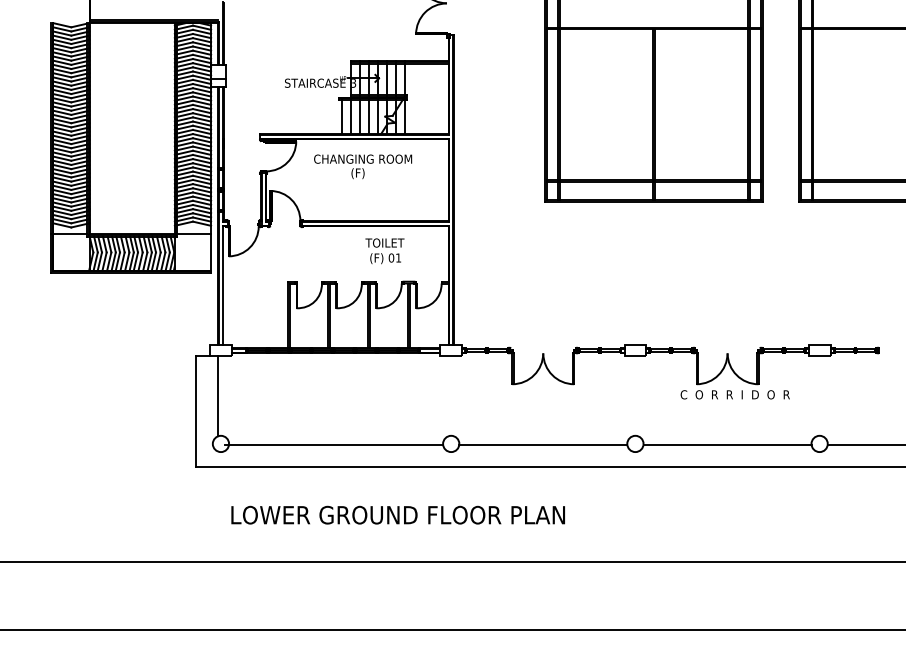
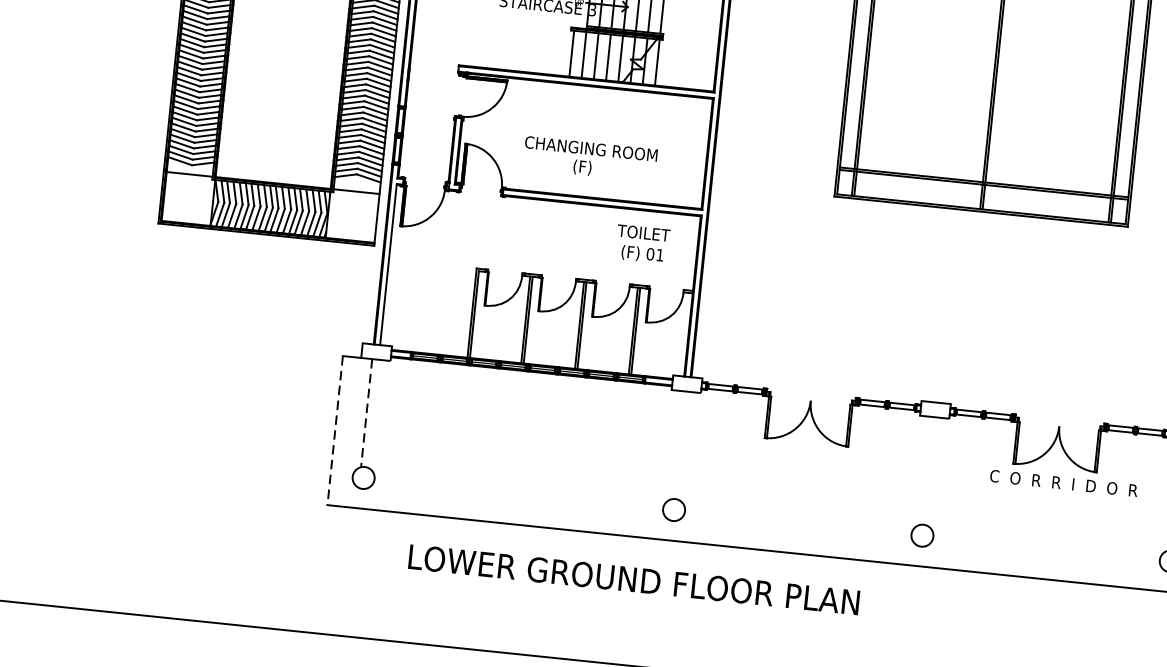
text: (363, 166) -> (590, 158), moved
text: (384, 251) -> (641, 244), moved
line: (218, 395) -> (367, 412), solid -> dashed
line: (196, 411) -> (335, 430), solid -> dashed
line: (333, 444) -> (515, 494), removed
line: (543, 444) -> (798, 523), removed
line: (727, 444) -> (1046, 549), removed
text: (397, 514) -> (633, 578), moved

